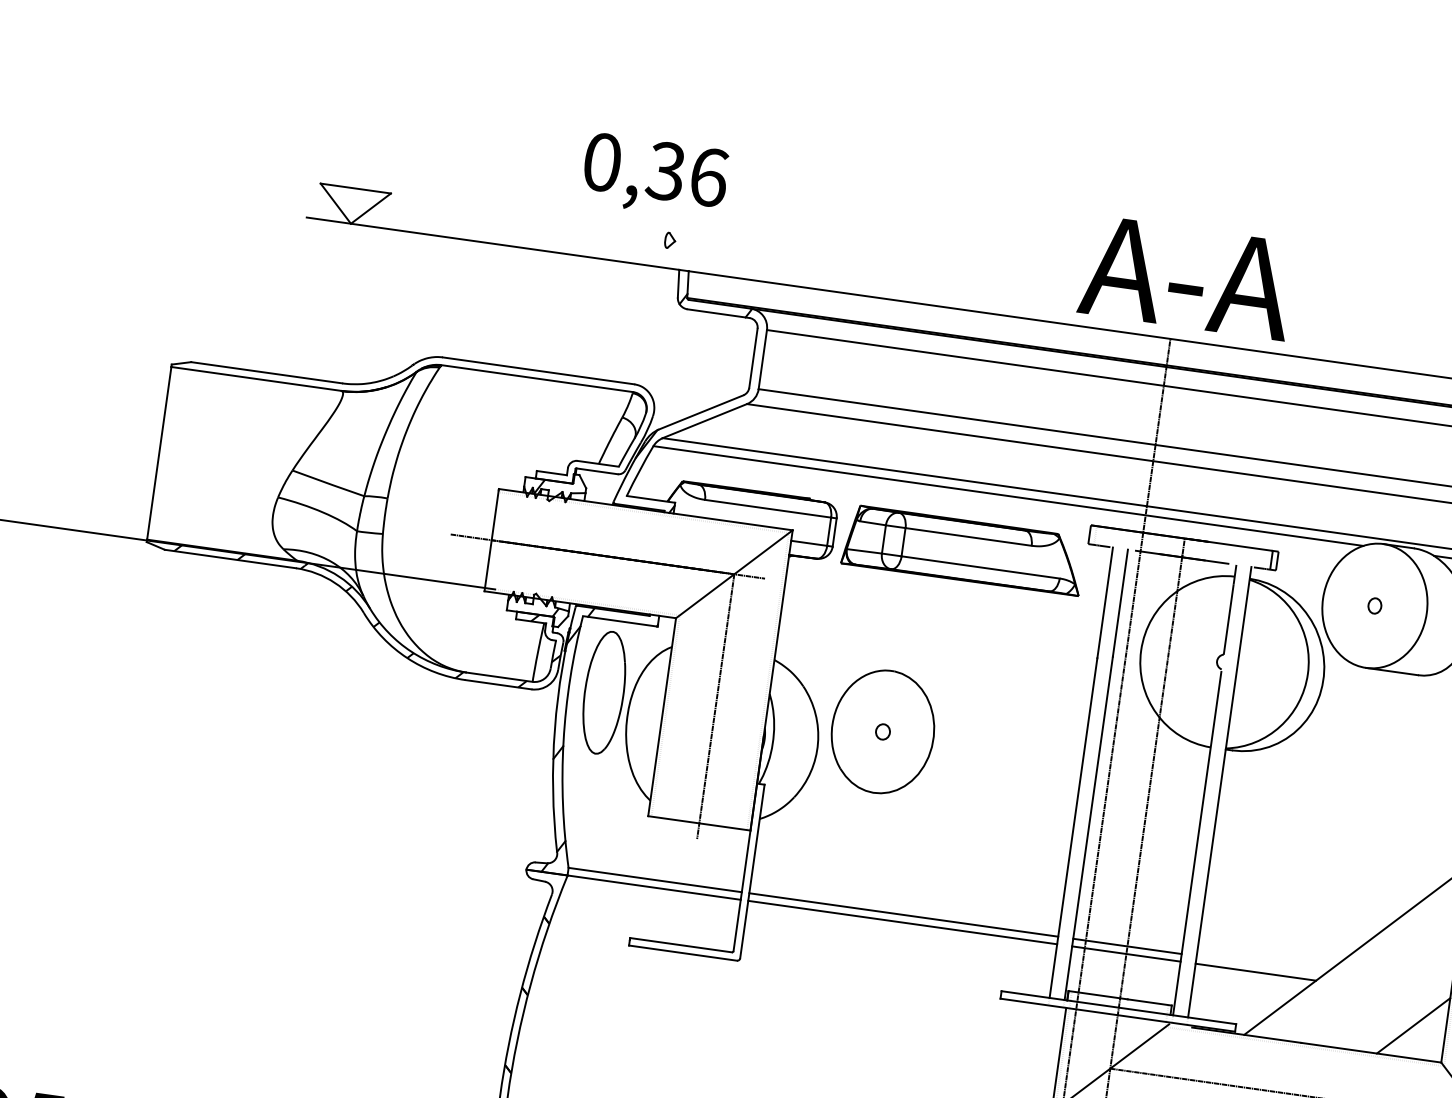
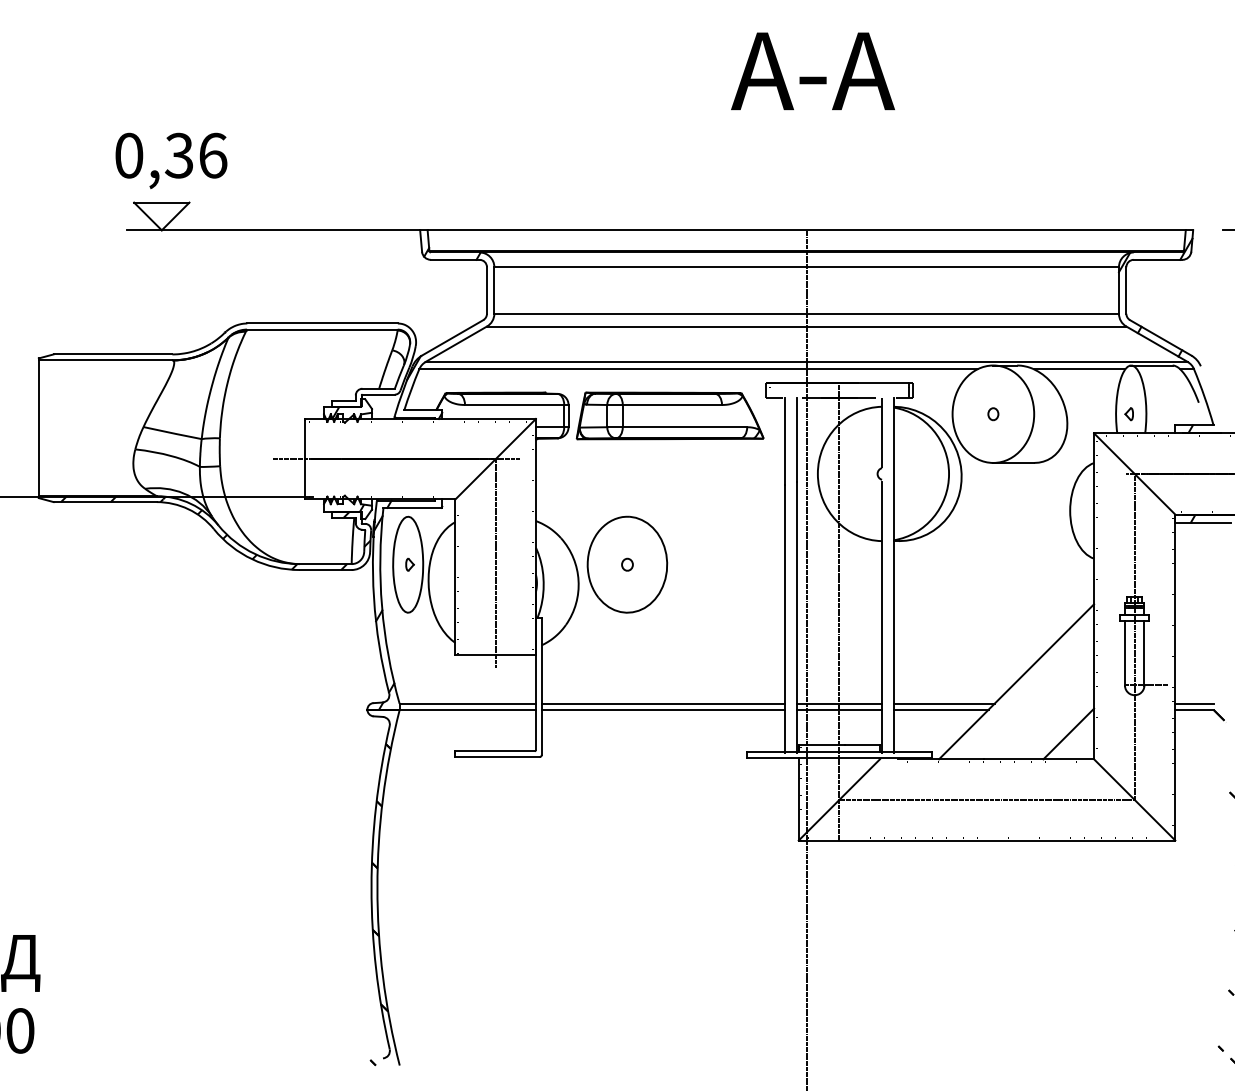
text: (655, 176) -> (171, 160), moved
part: (669, 240) -> (409, 564), moved
text: (1186, 277) -> (812, 71), moved
line: (1259, 964) -> (943, 703), added

